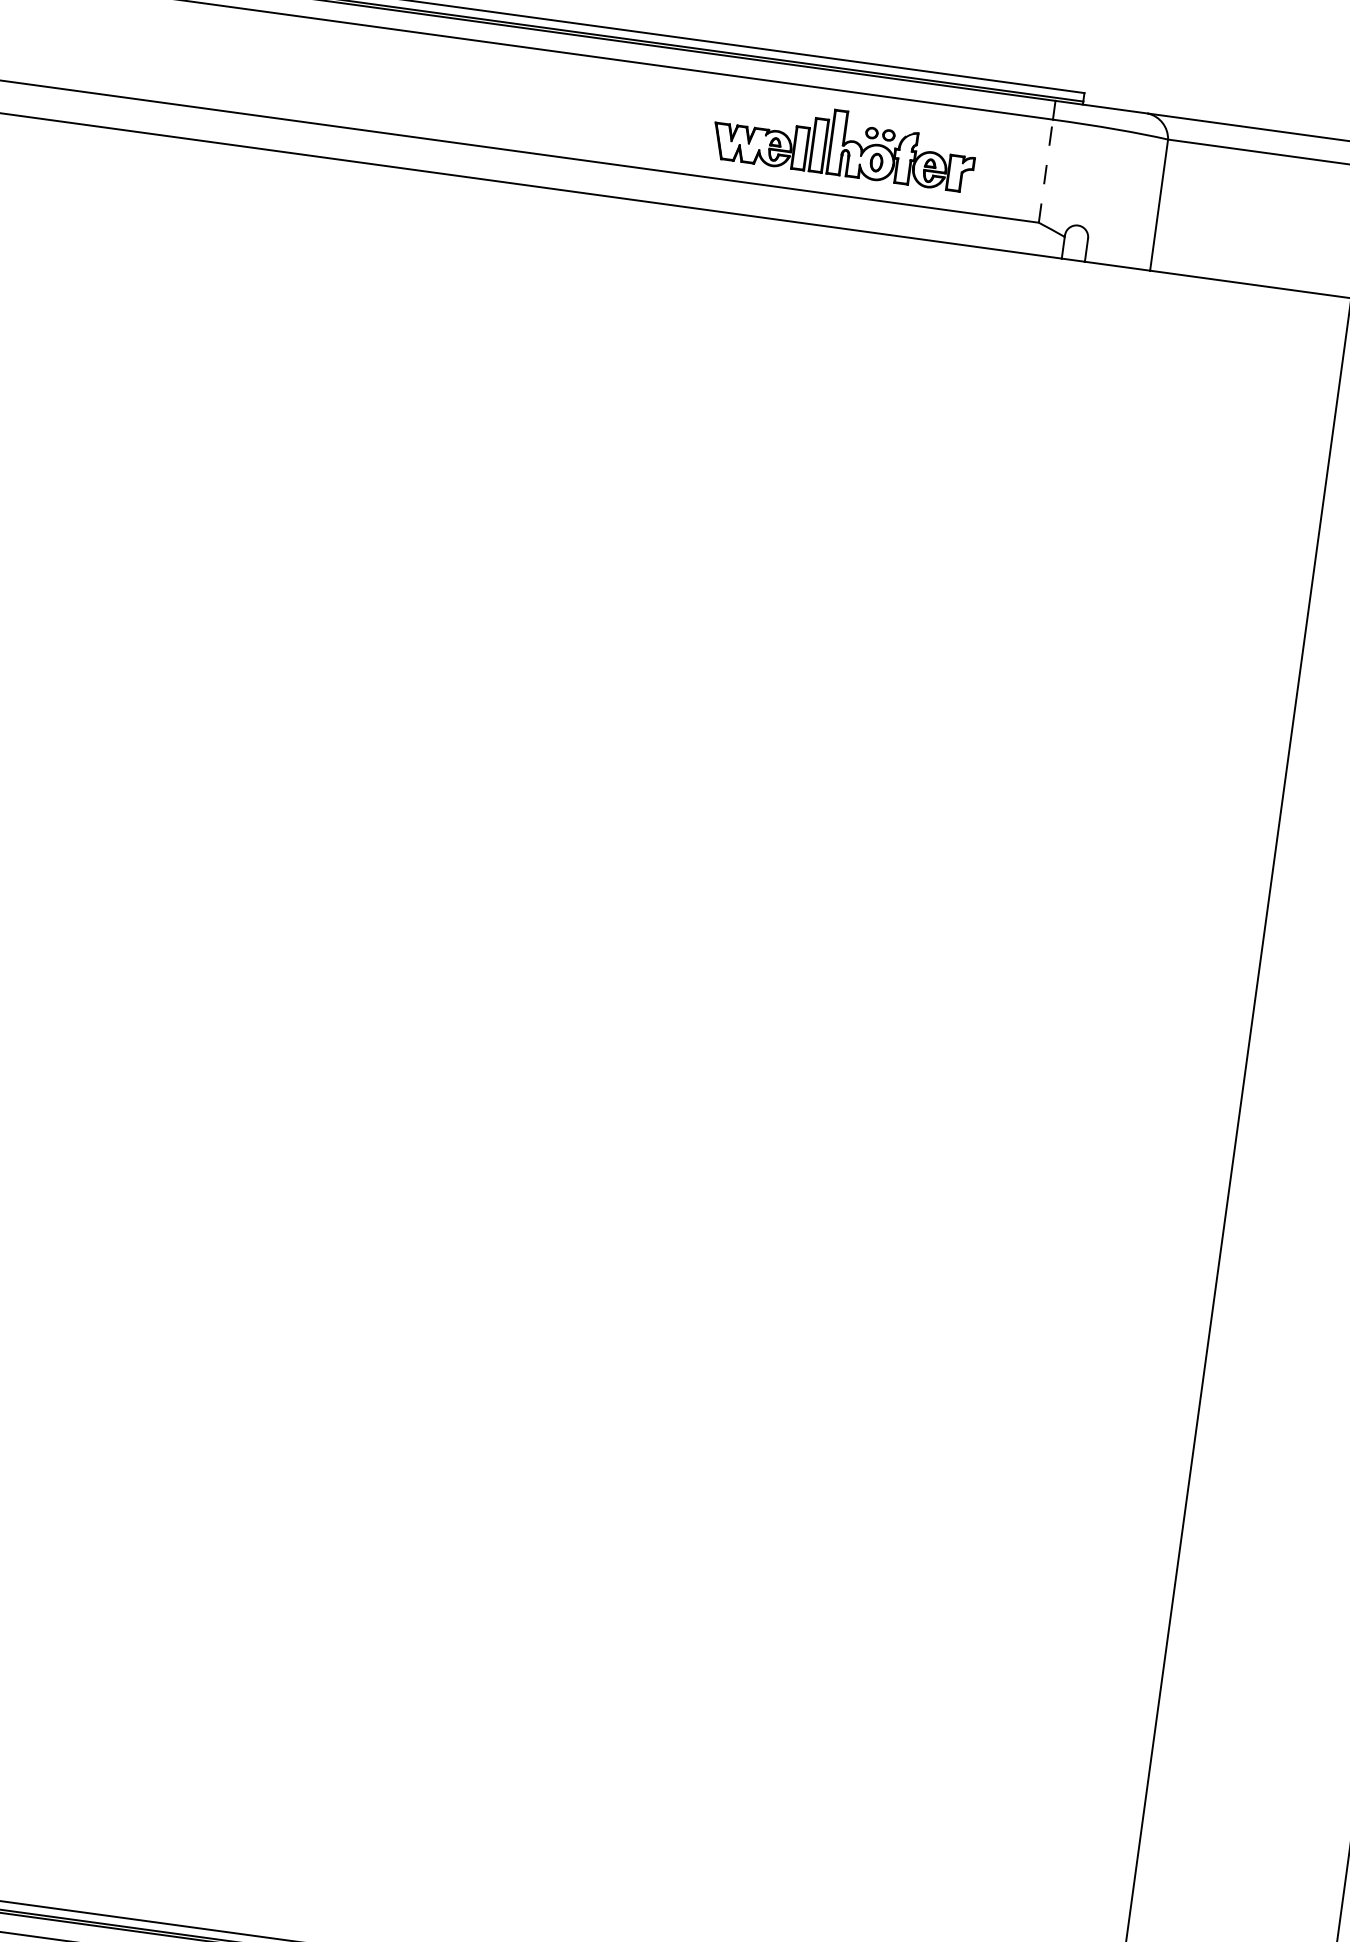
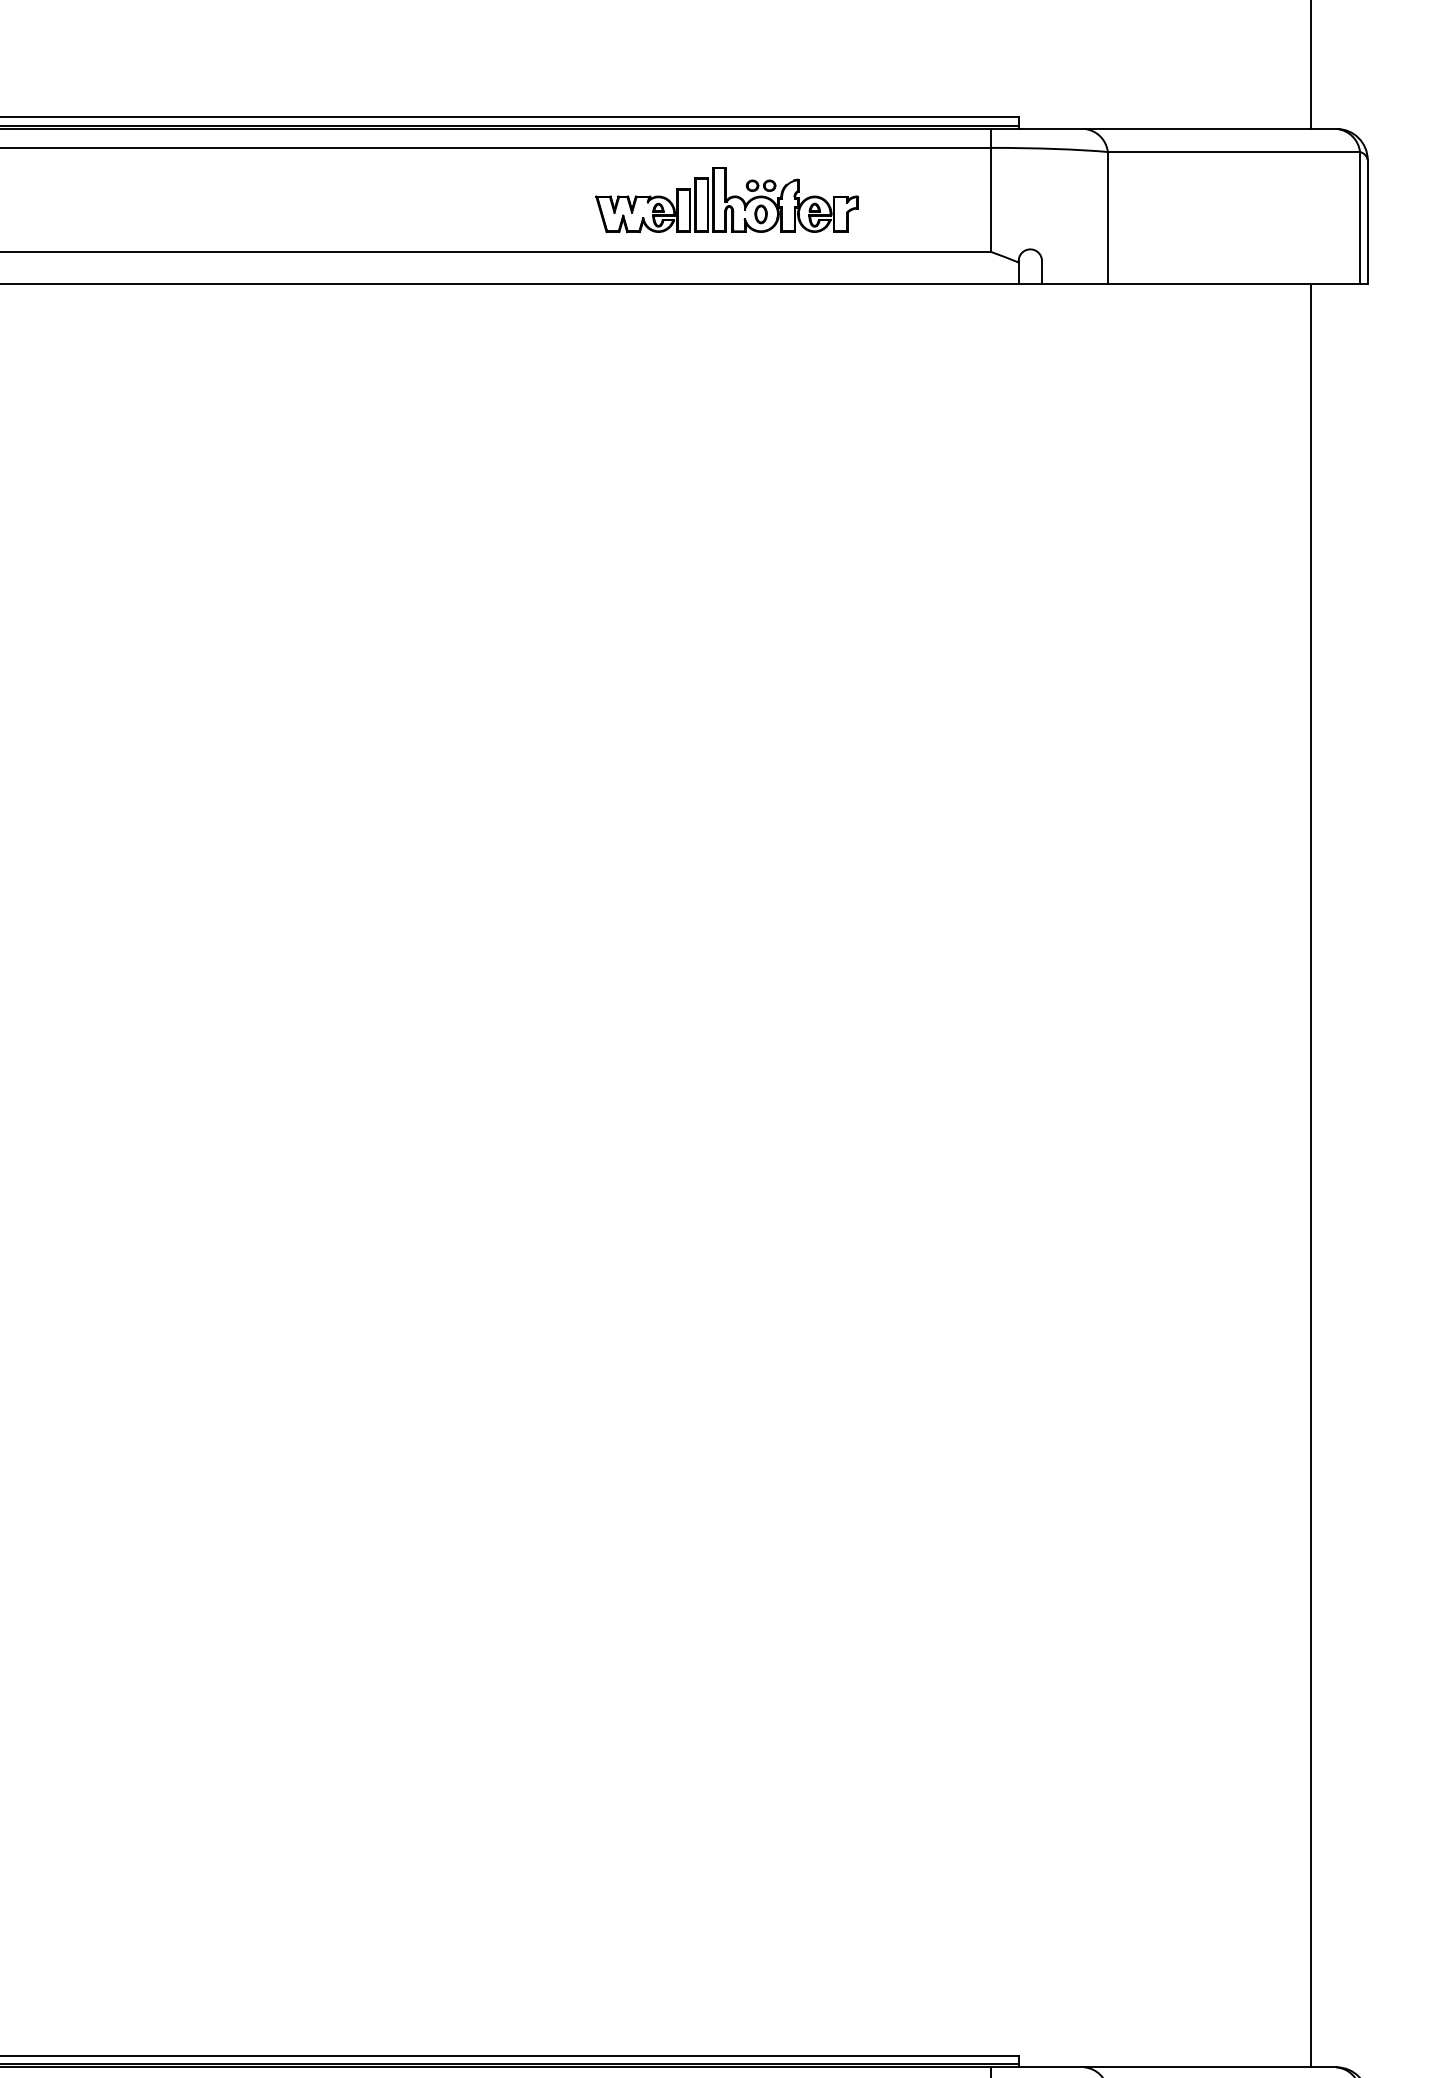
part: (844, 144) -> (726, 200), moved
line: (1046, 170) -> (991, 199), dashed -> solid

